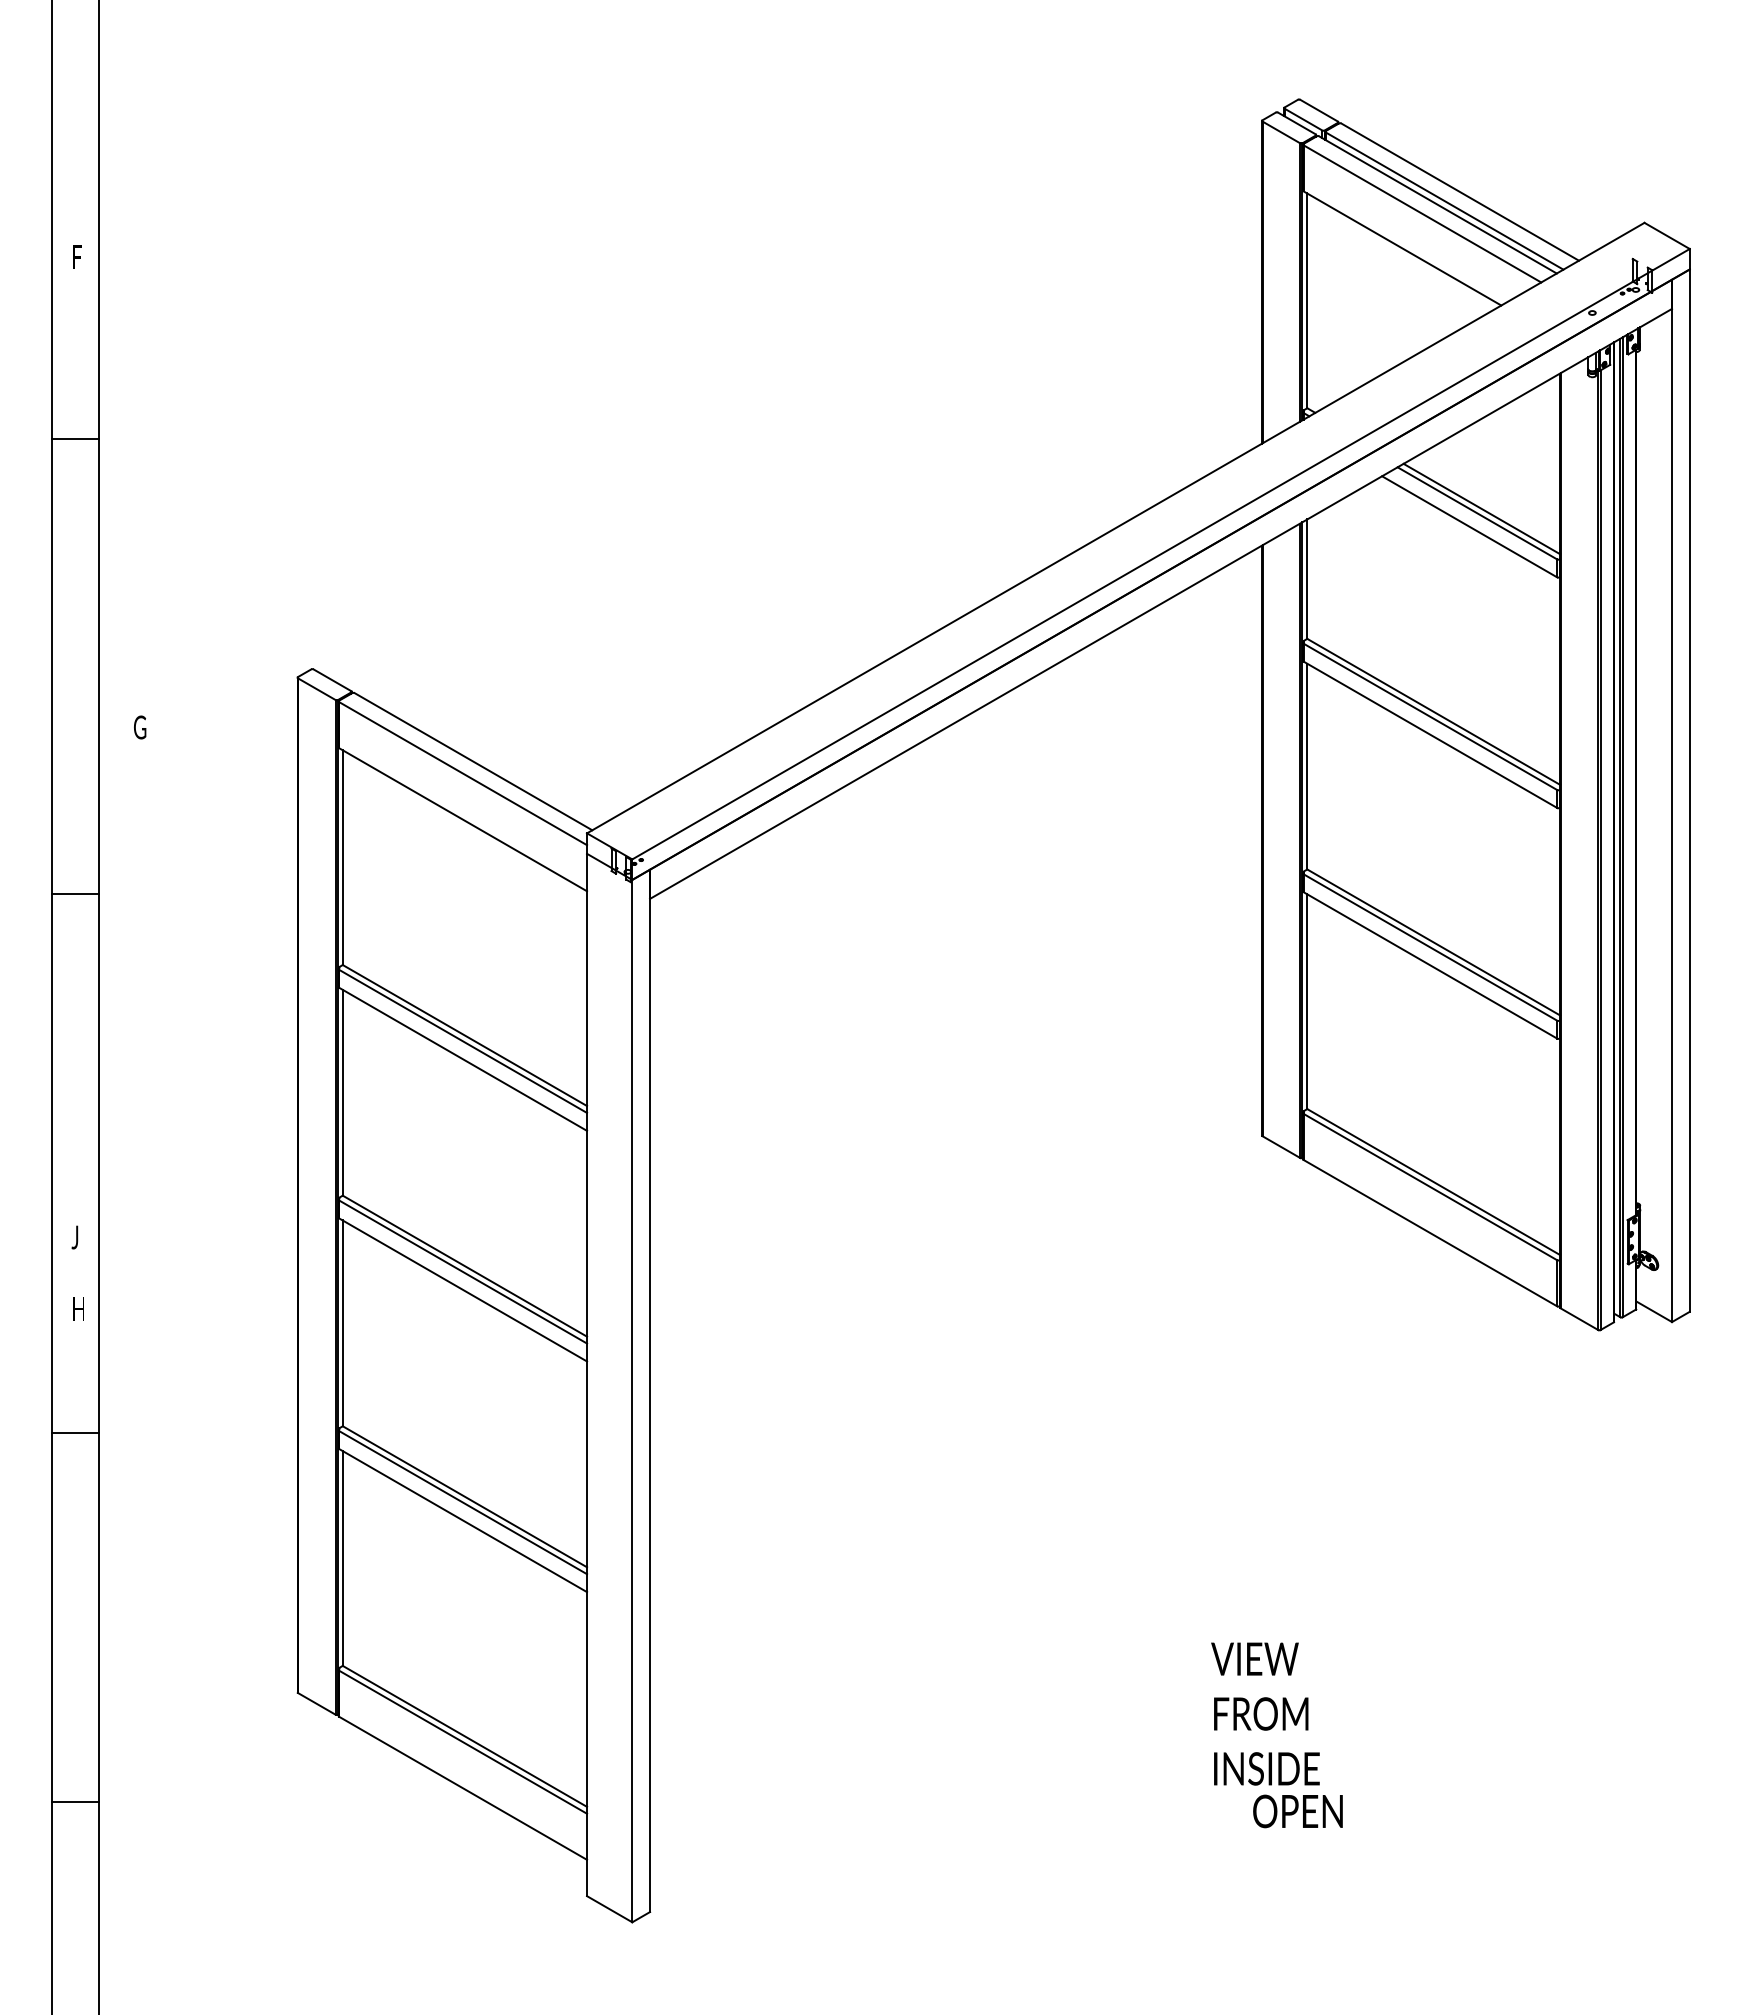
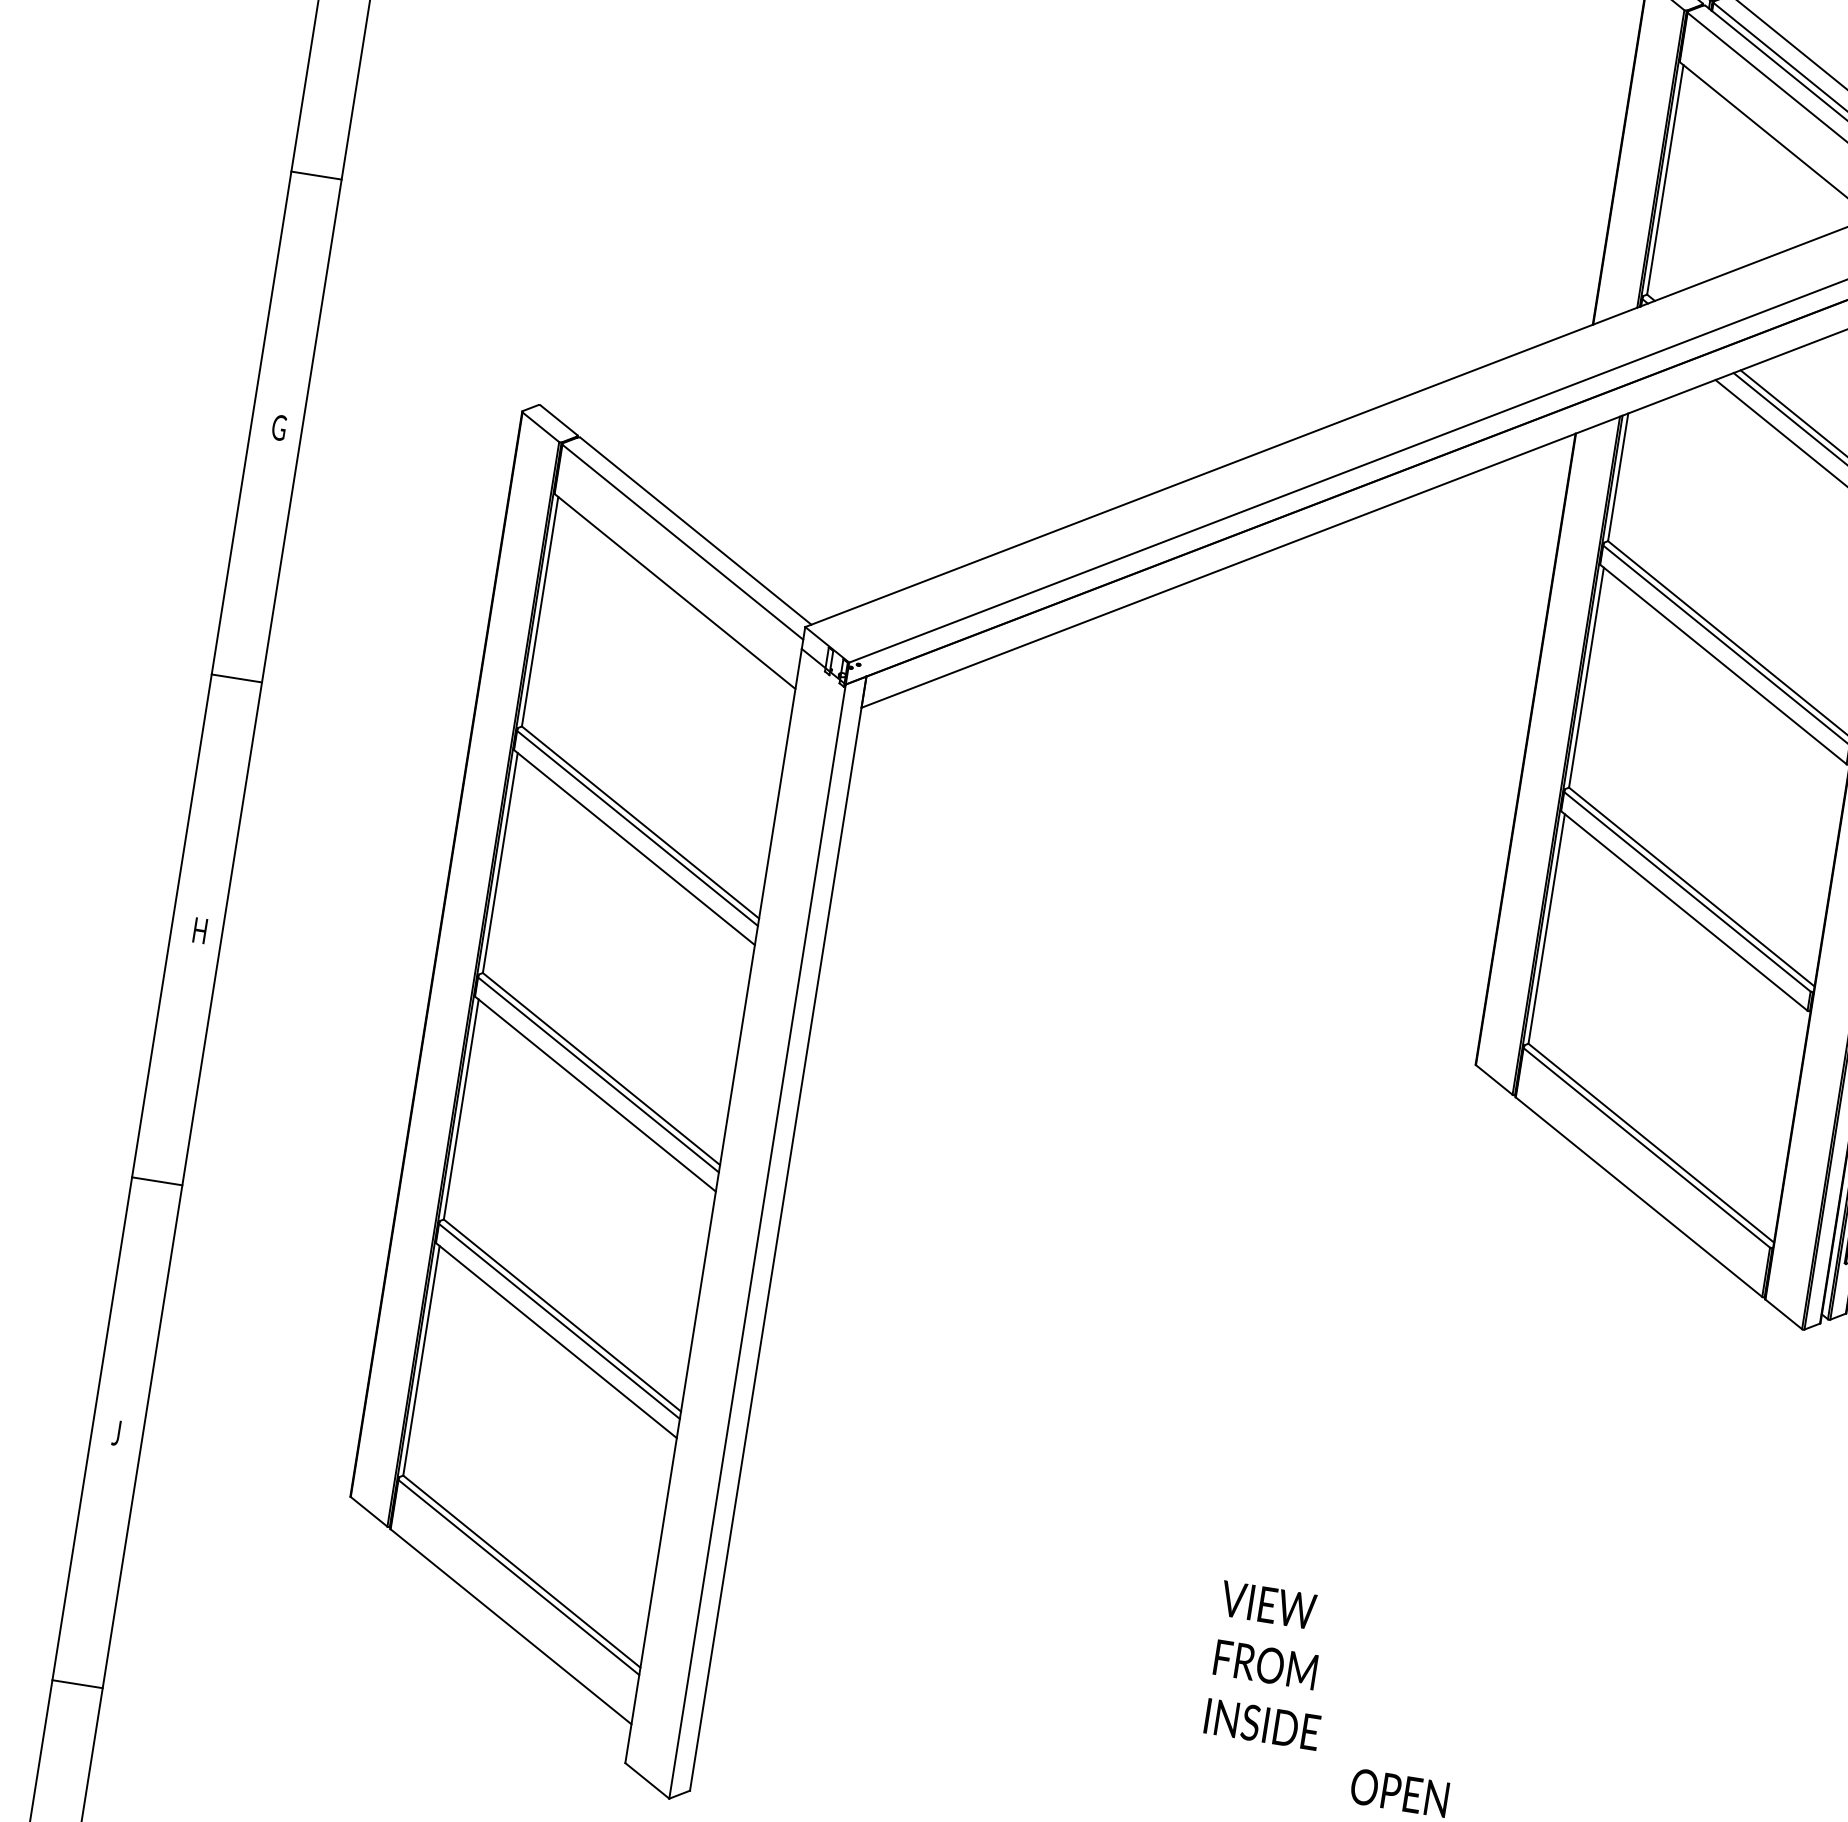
line: (75, 438) -> (316, 175), moved
text: (140, 727) -> (279, 427), moved
line: (75, 894) -> (236, 678), moved
text: (74, 1237) -> (116, 1432), moved
text: (78, 1308) -> (200, 930), moved
text: (1265, 1713) -> (1270, 1665), moved
line: (75, 1802) -> (77, 1684), moved

